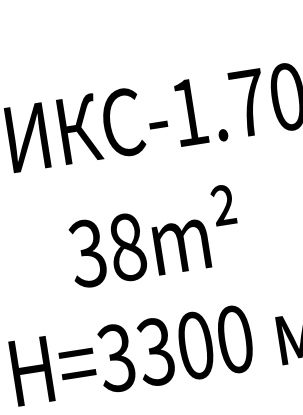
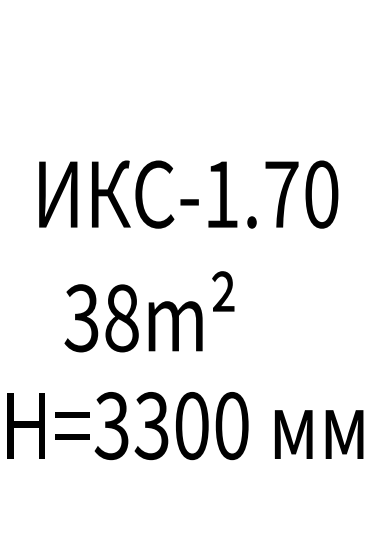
text: (153, 236) -> (149, 311), moved

